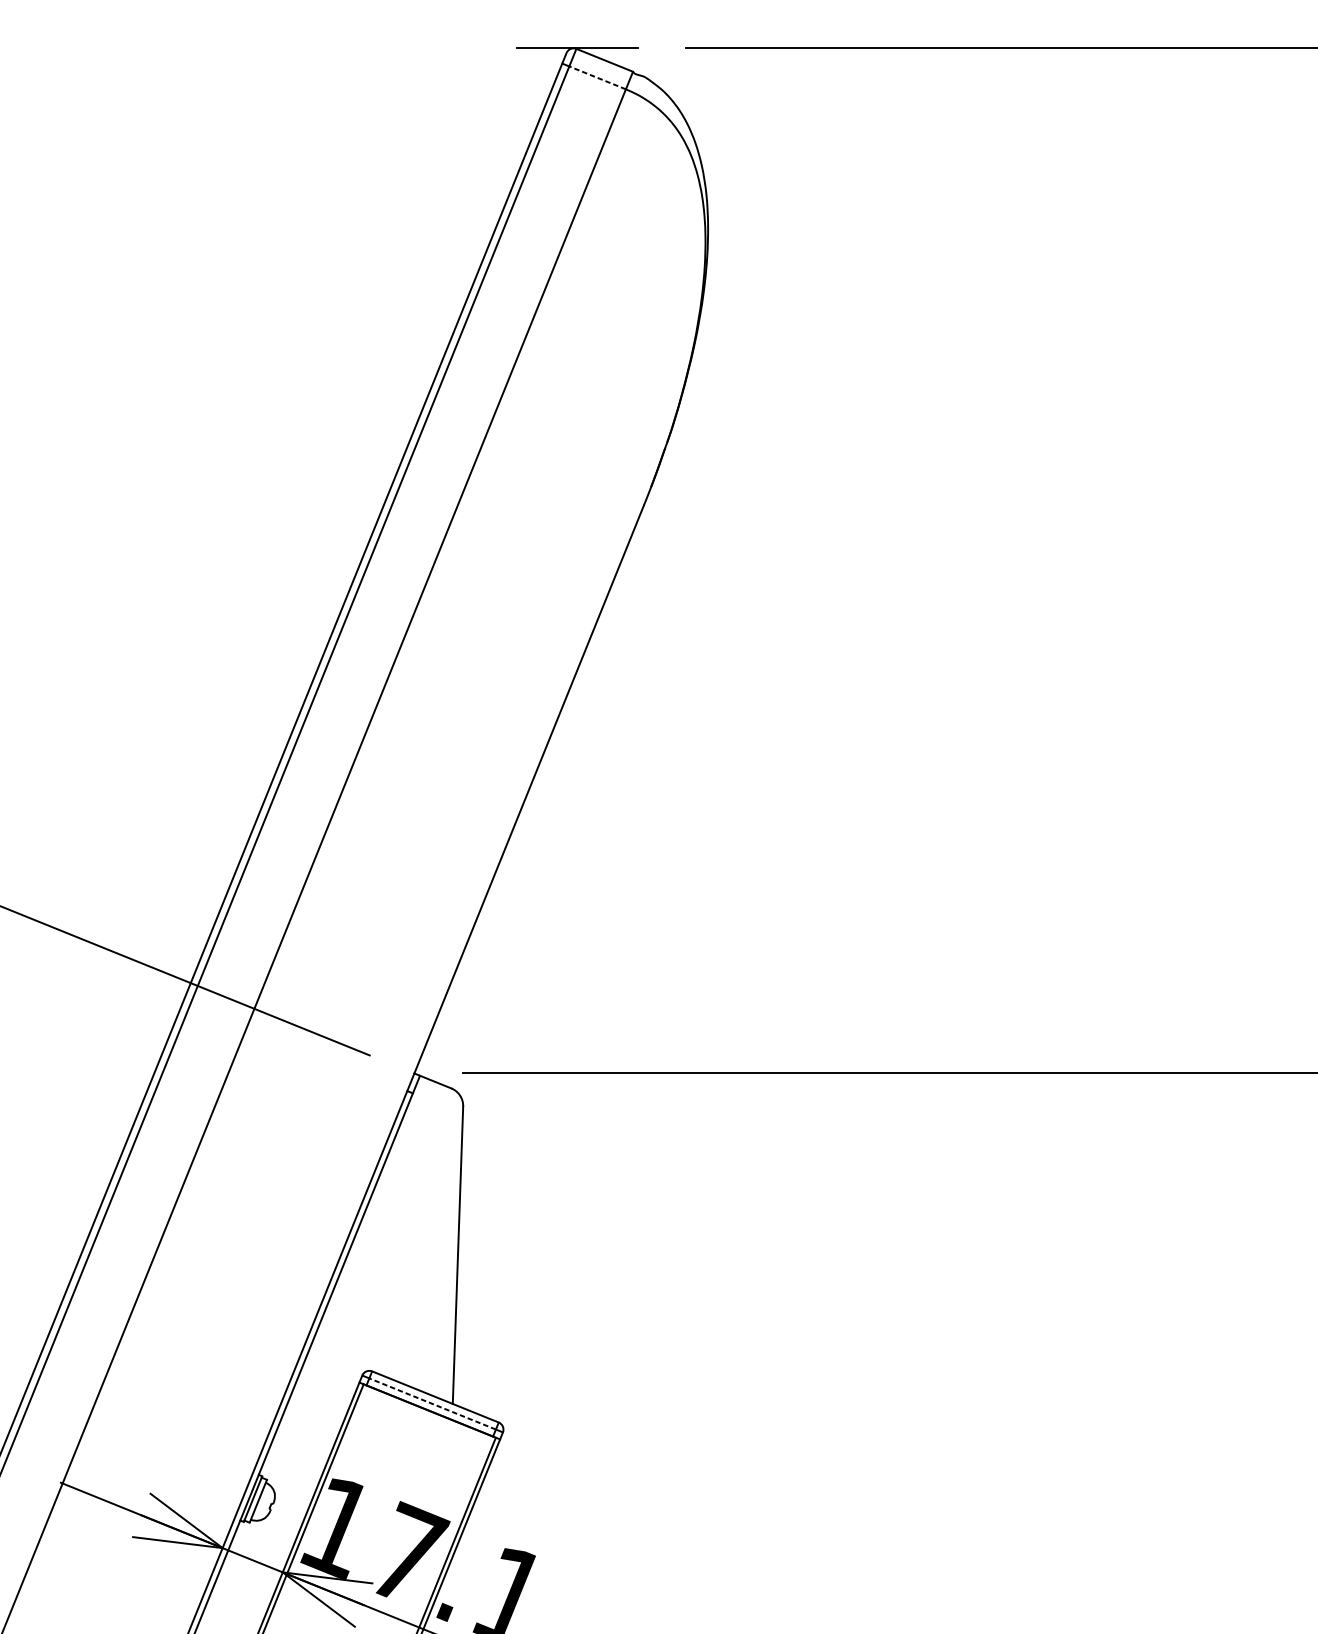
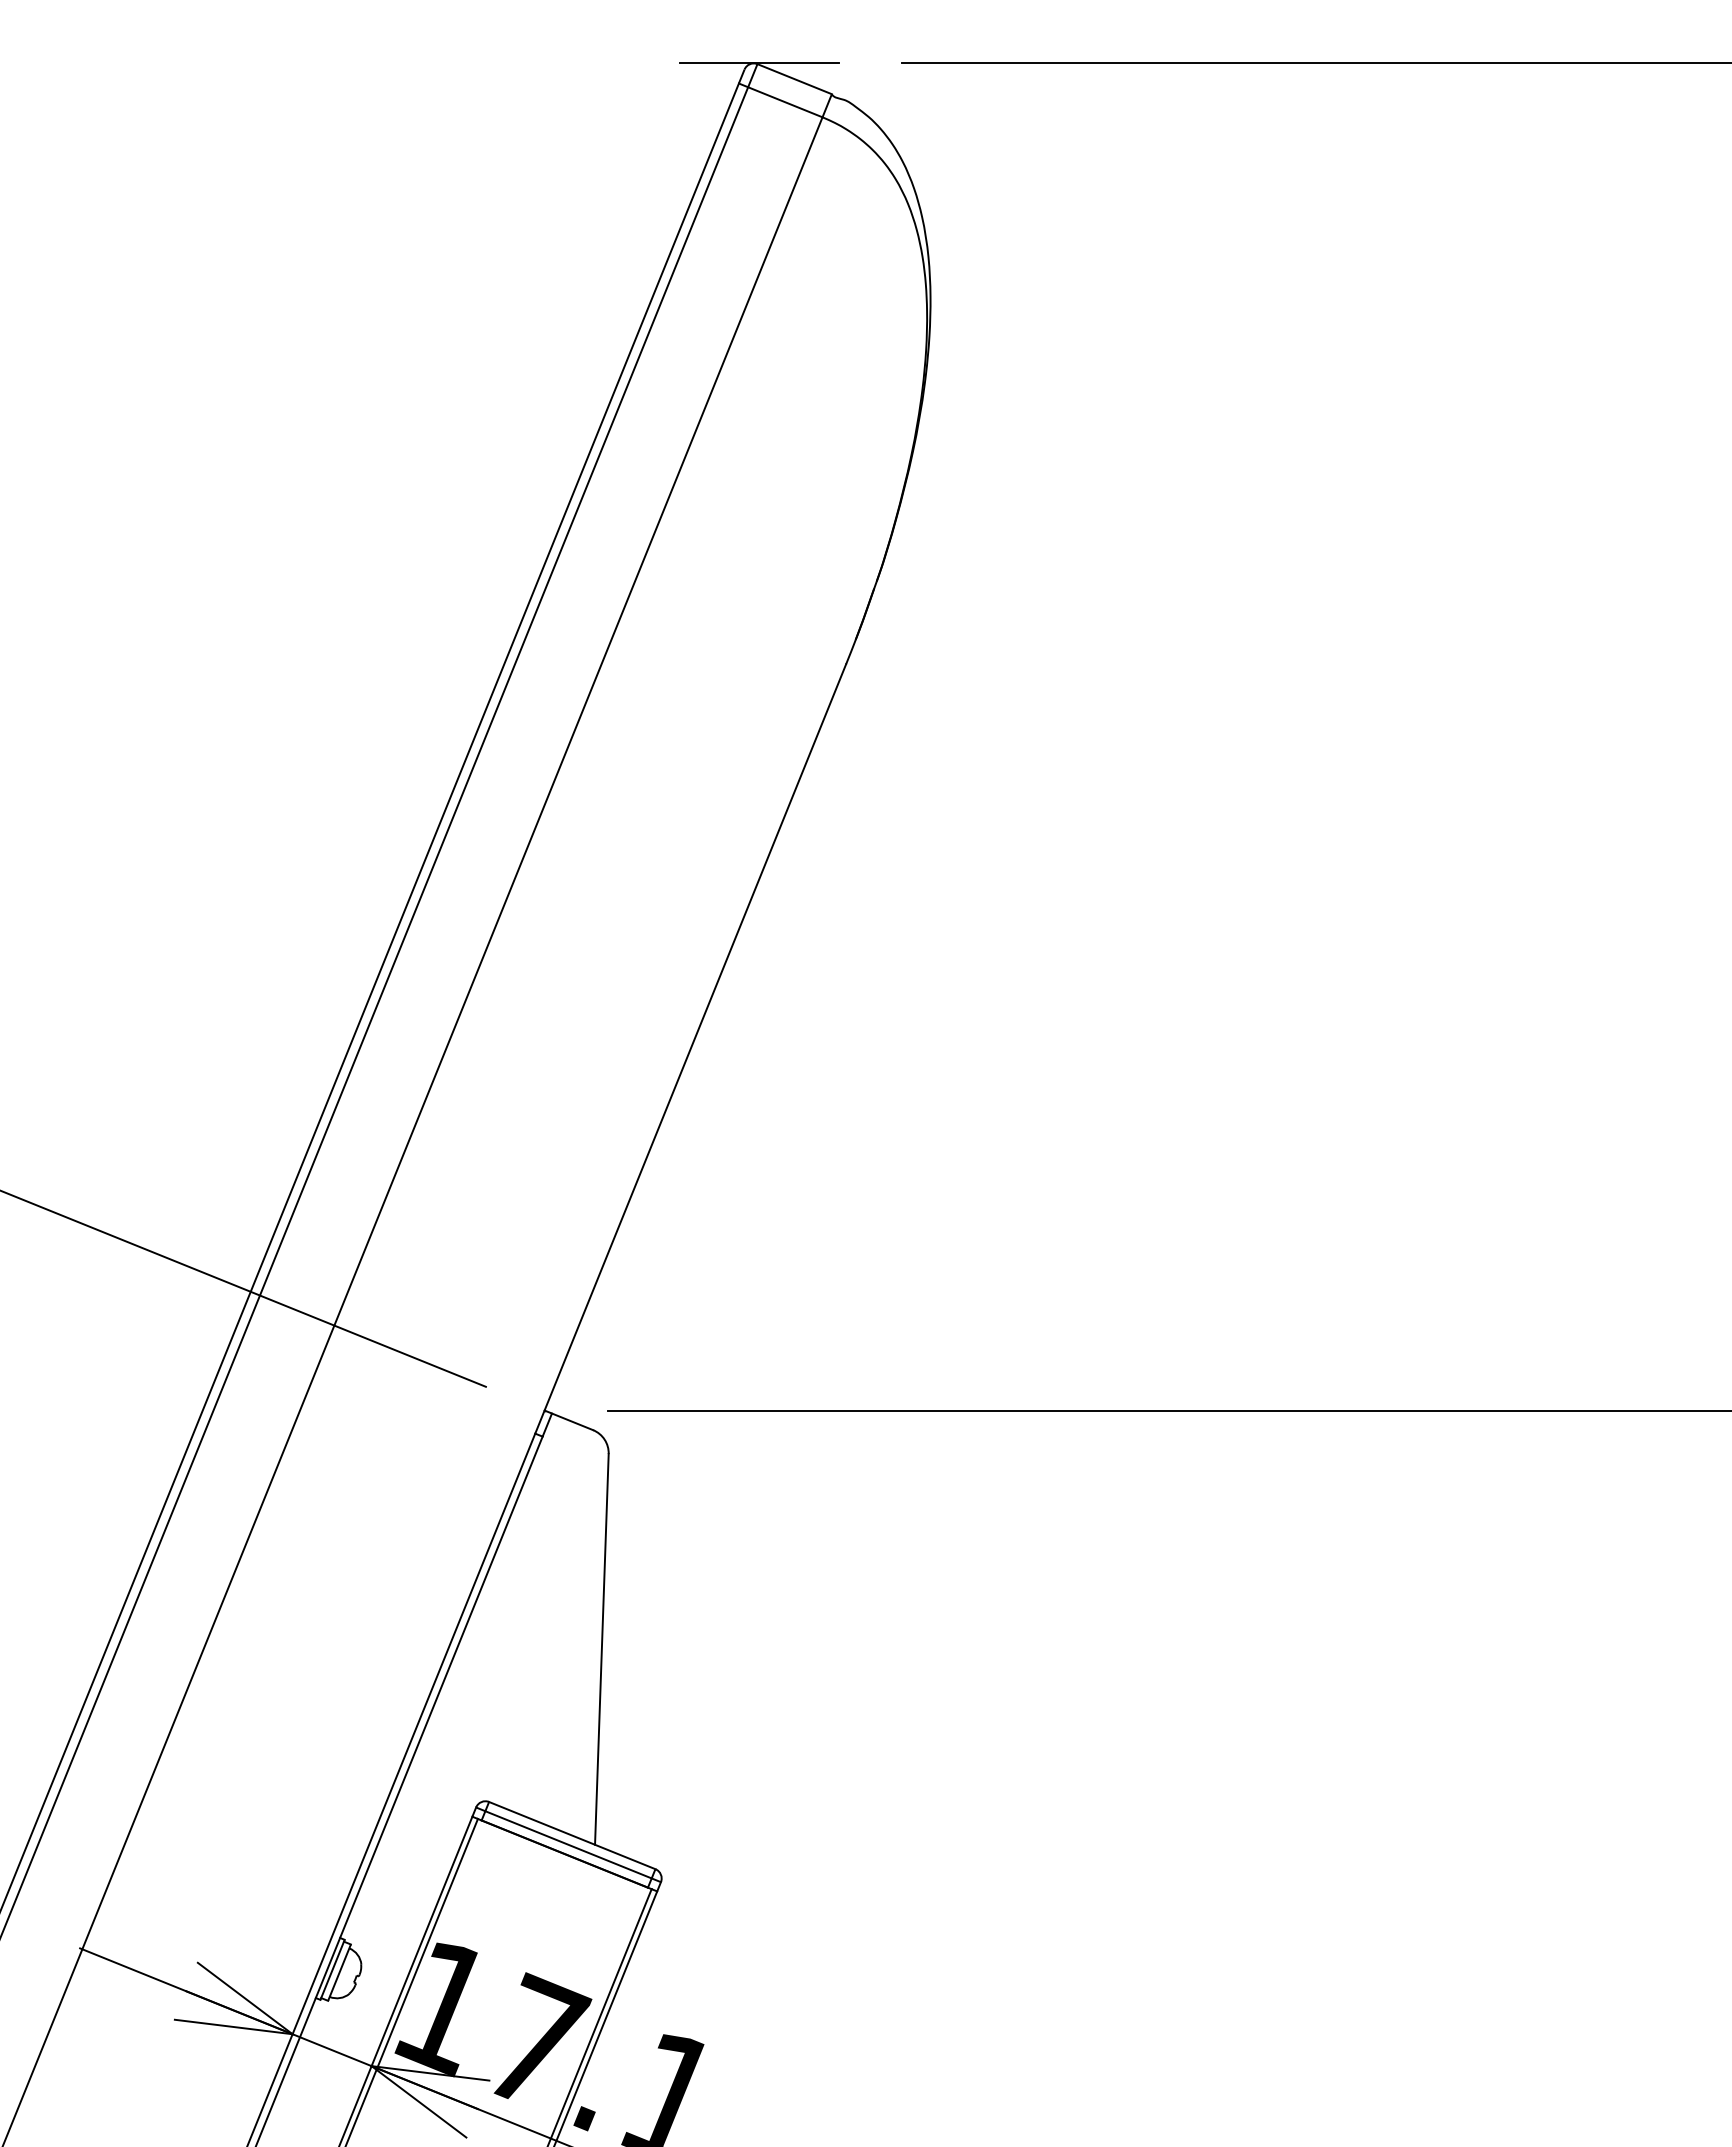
line: (596, 78) -> (784, 102), dashed -> solid
line: (432, 1403) -> (568, 1844), dashed -> solid

